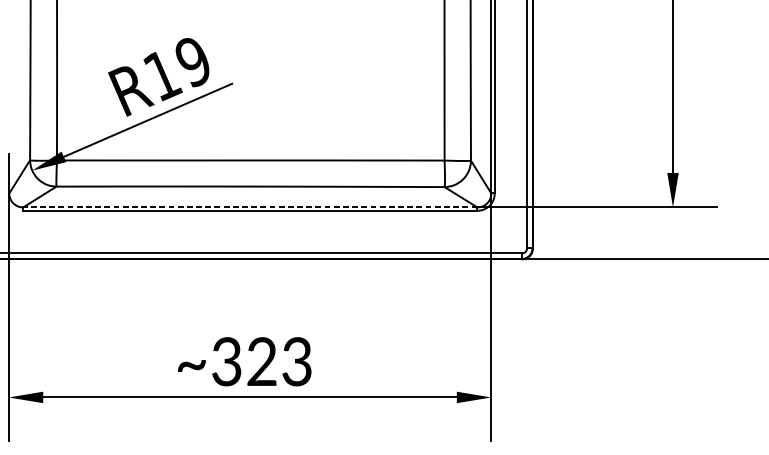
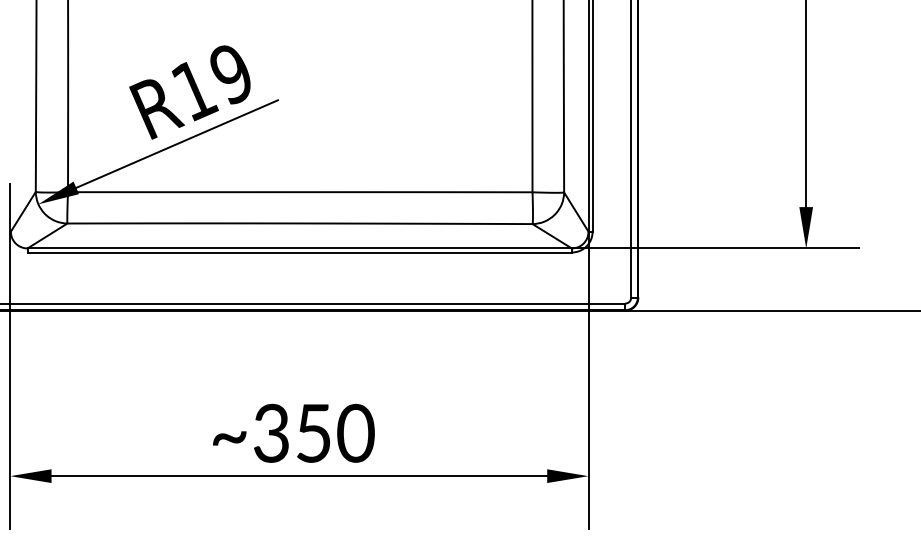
line: (250, 207) -> (299, 248), dashed -> solid
text: (280, 361) -> (335, 432), ~323 -> ~350

